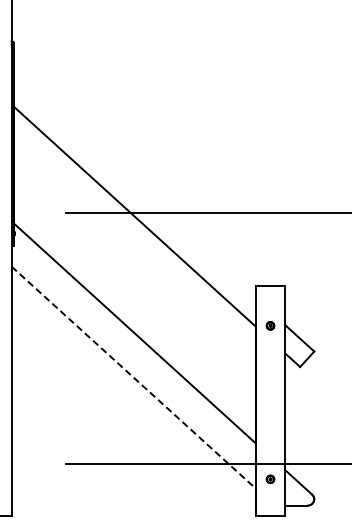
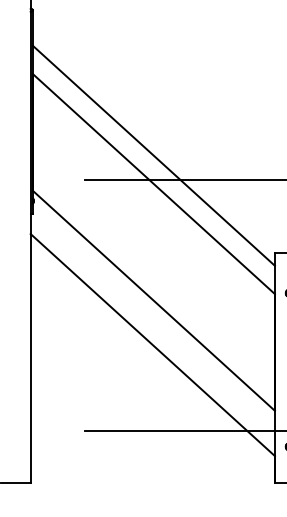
line: (134, 188) -> (153, 155), added
line: (134, 378) -> (153, 345), dashed -> solid

